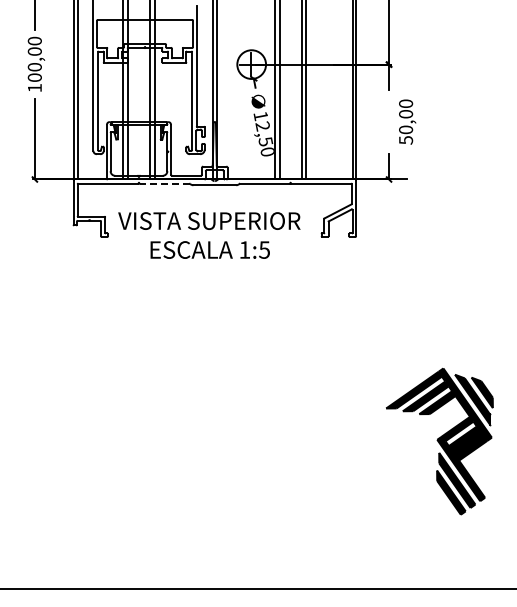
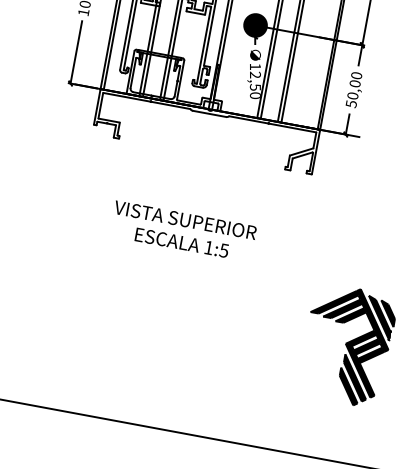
fill: (251, 64) -> (255, 25), added
text: (407, 121) -> (355, 89), moved
line: (164, 183) -> (170, 105), dashed -> solid
text: (209, 235) -> (183, 231), moved

